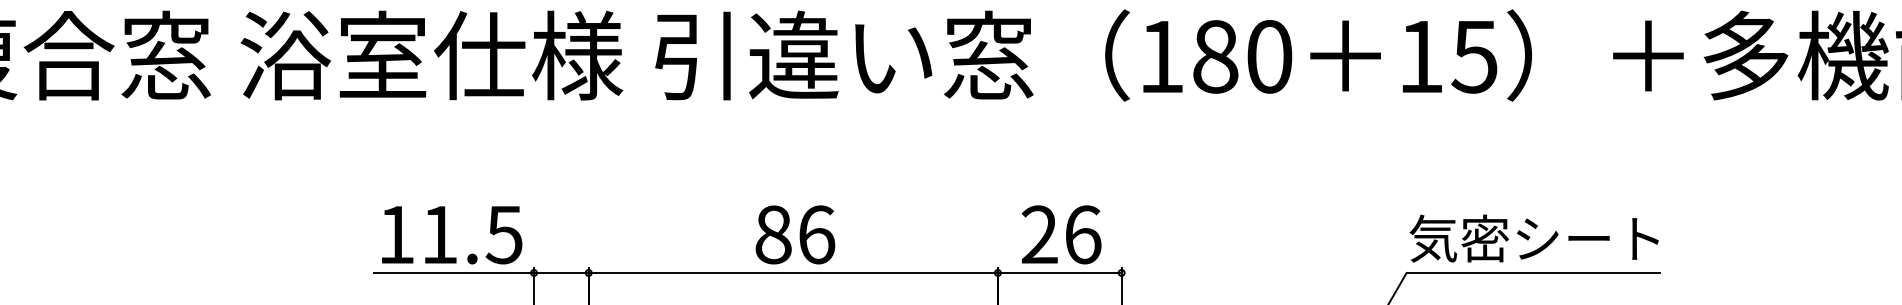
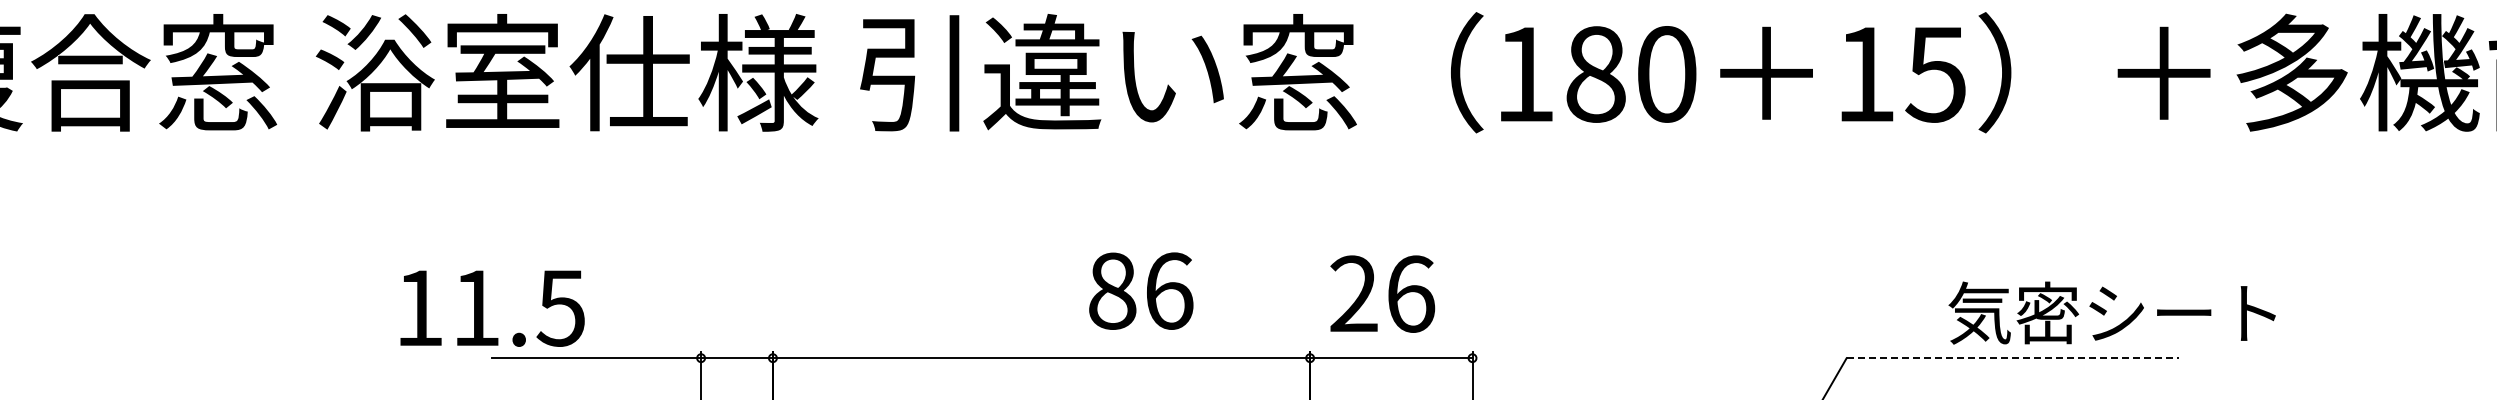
text: (795, 234) -> (1141, 290), moved
text: (1061, 234) -> (1382, 293), moved
text: (452, 235) -> (492, 308), moved
text: (1533, 238) -> (2111, 312), moved
line: (1533, 273) -> (2013, 358), solid -> dashed

